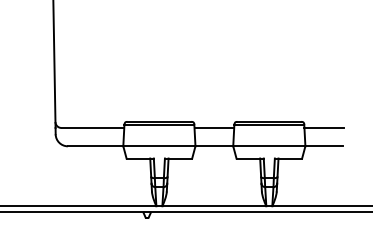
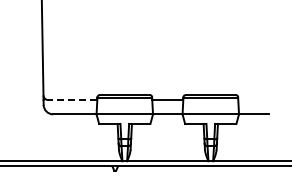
line: (92, 128) -> (72, 100), solid -> dashed
line: (323, 128) -> (253, 100), removed

